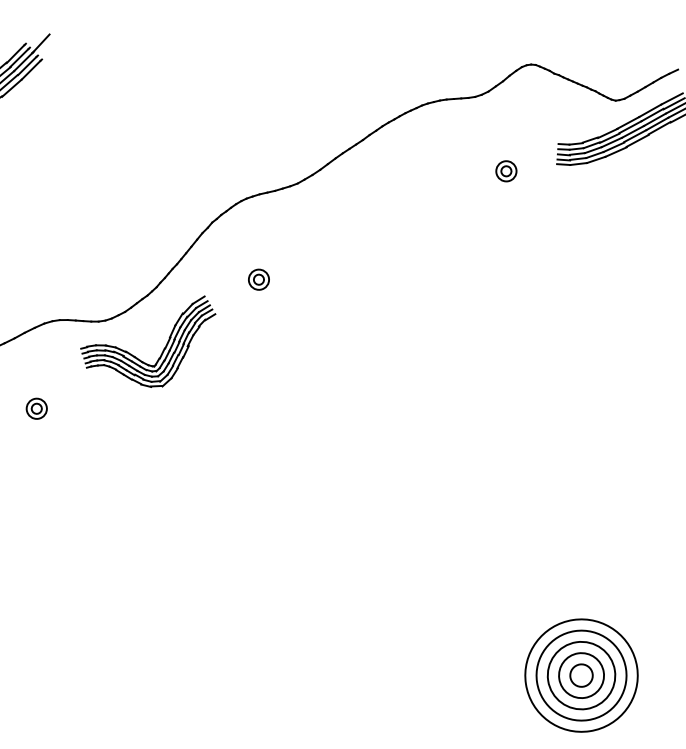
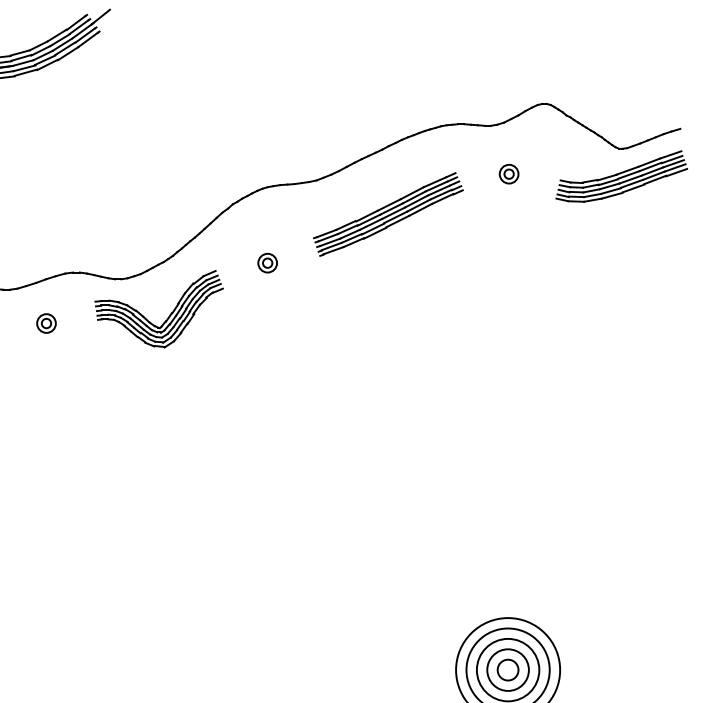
part: (505, 171) -> (508, 174), moved
part: (380, 208) -> (388, 214), added
part: (36, 408) -> (46, 323), moved

